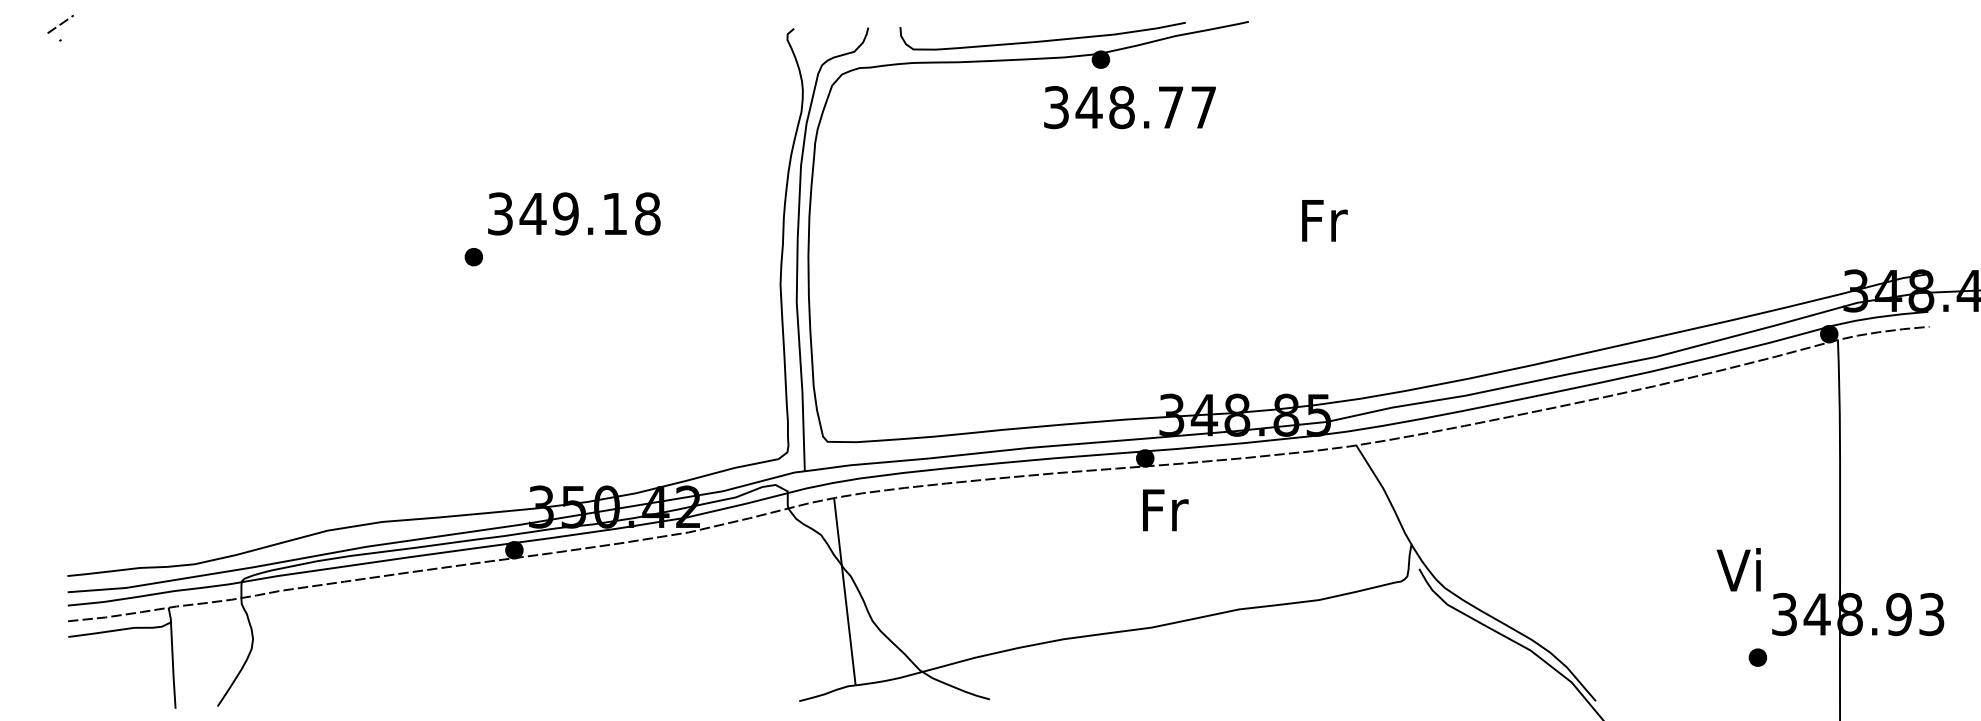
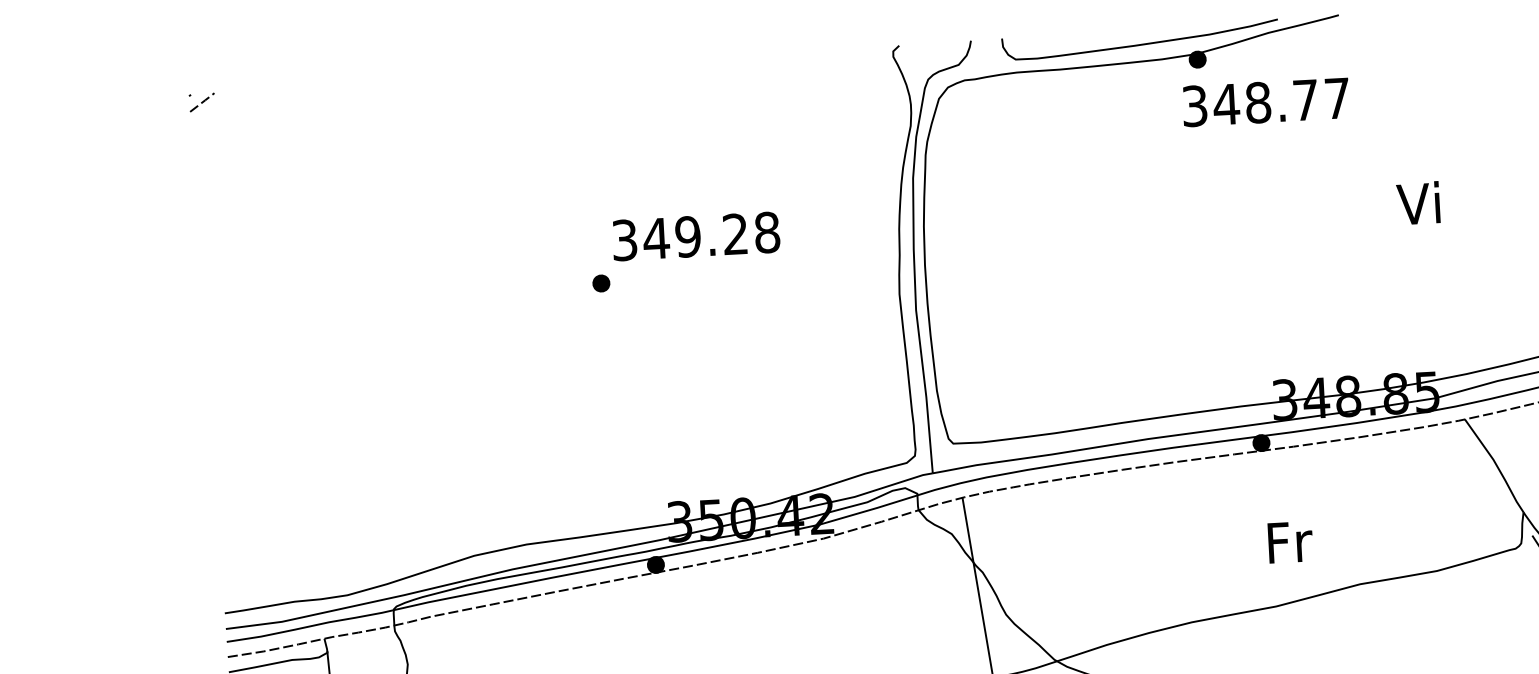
line: (60, 23) -> (202, 101), moved
text: (1129, 107) -> (1265, 102), moved
text: (614, 213) -> (735, 233), 349.18 -> 349.28
text: (1322, 219) -> (1420, 202), Fr -> Vi
text: (1165, 510) -> (1290, 542), moved

